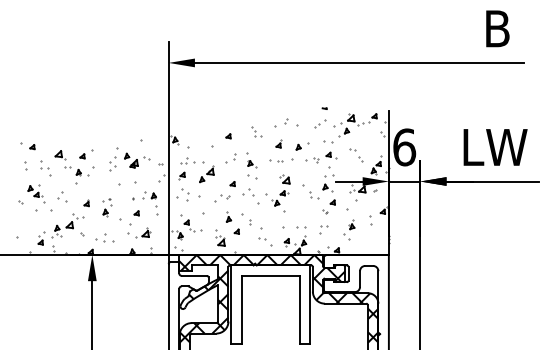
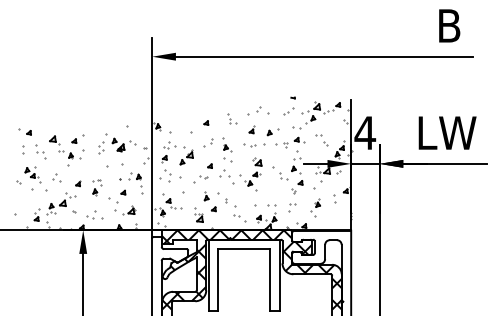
text: (404, 147) -> (365, 133), 6 -> 4

